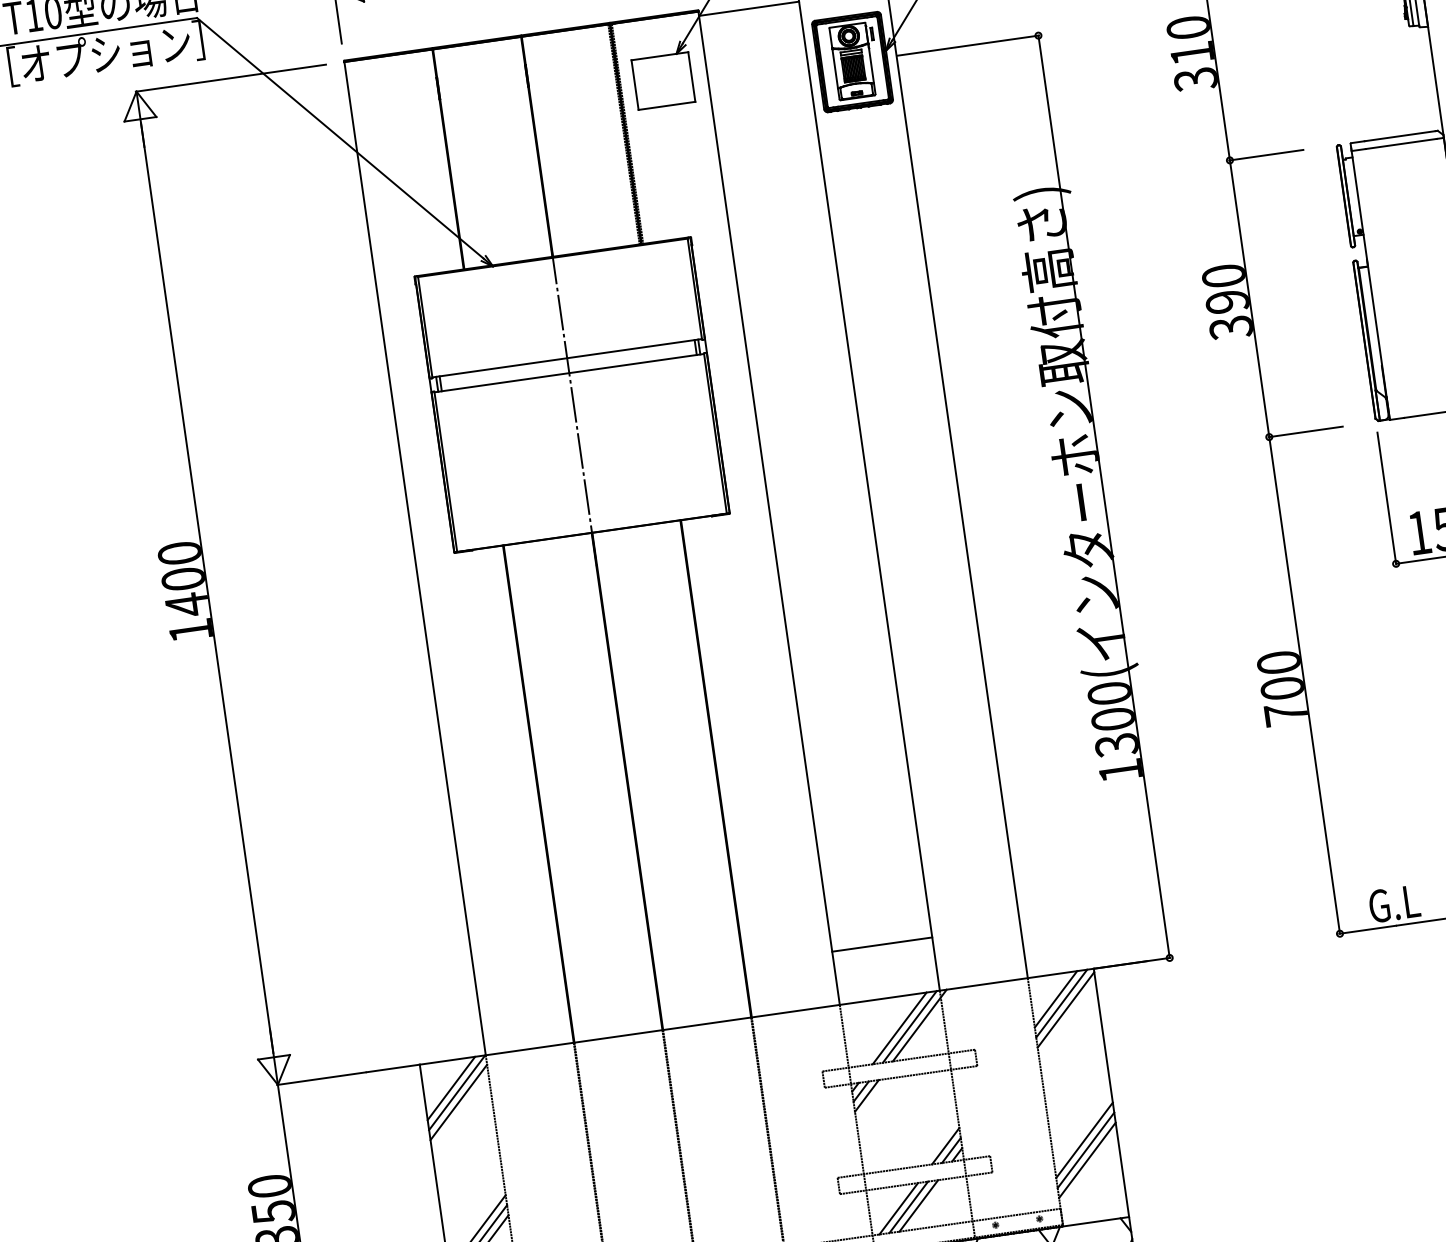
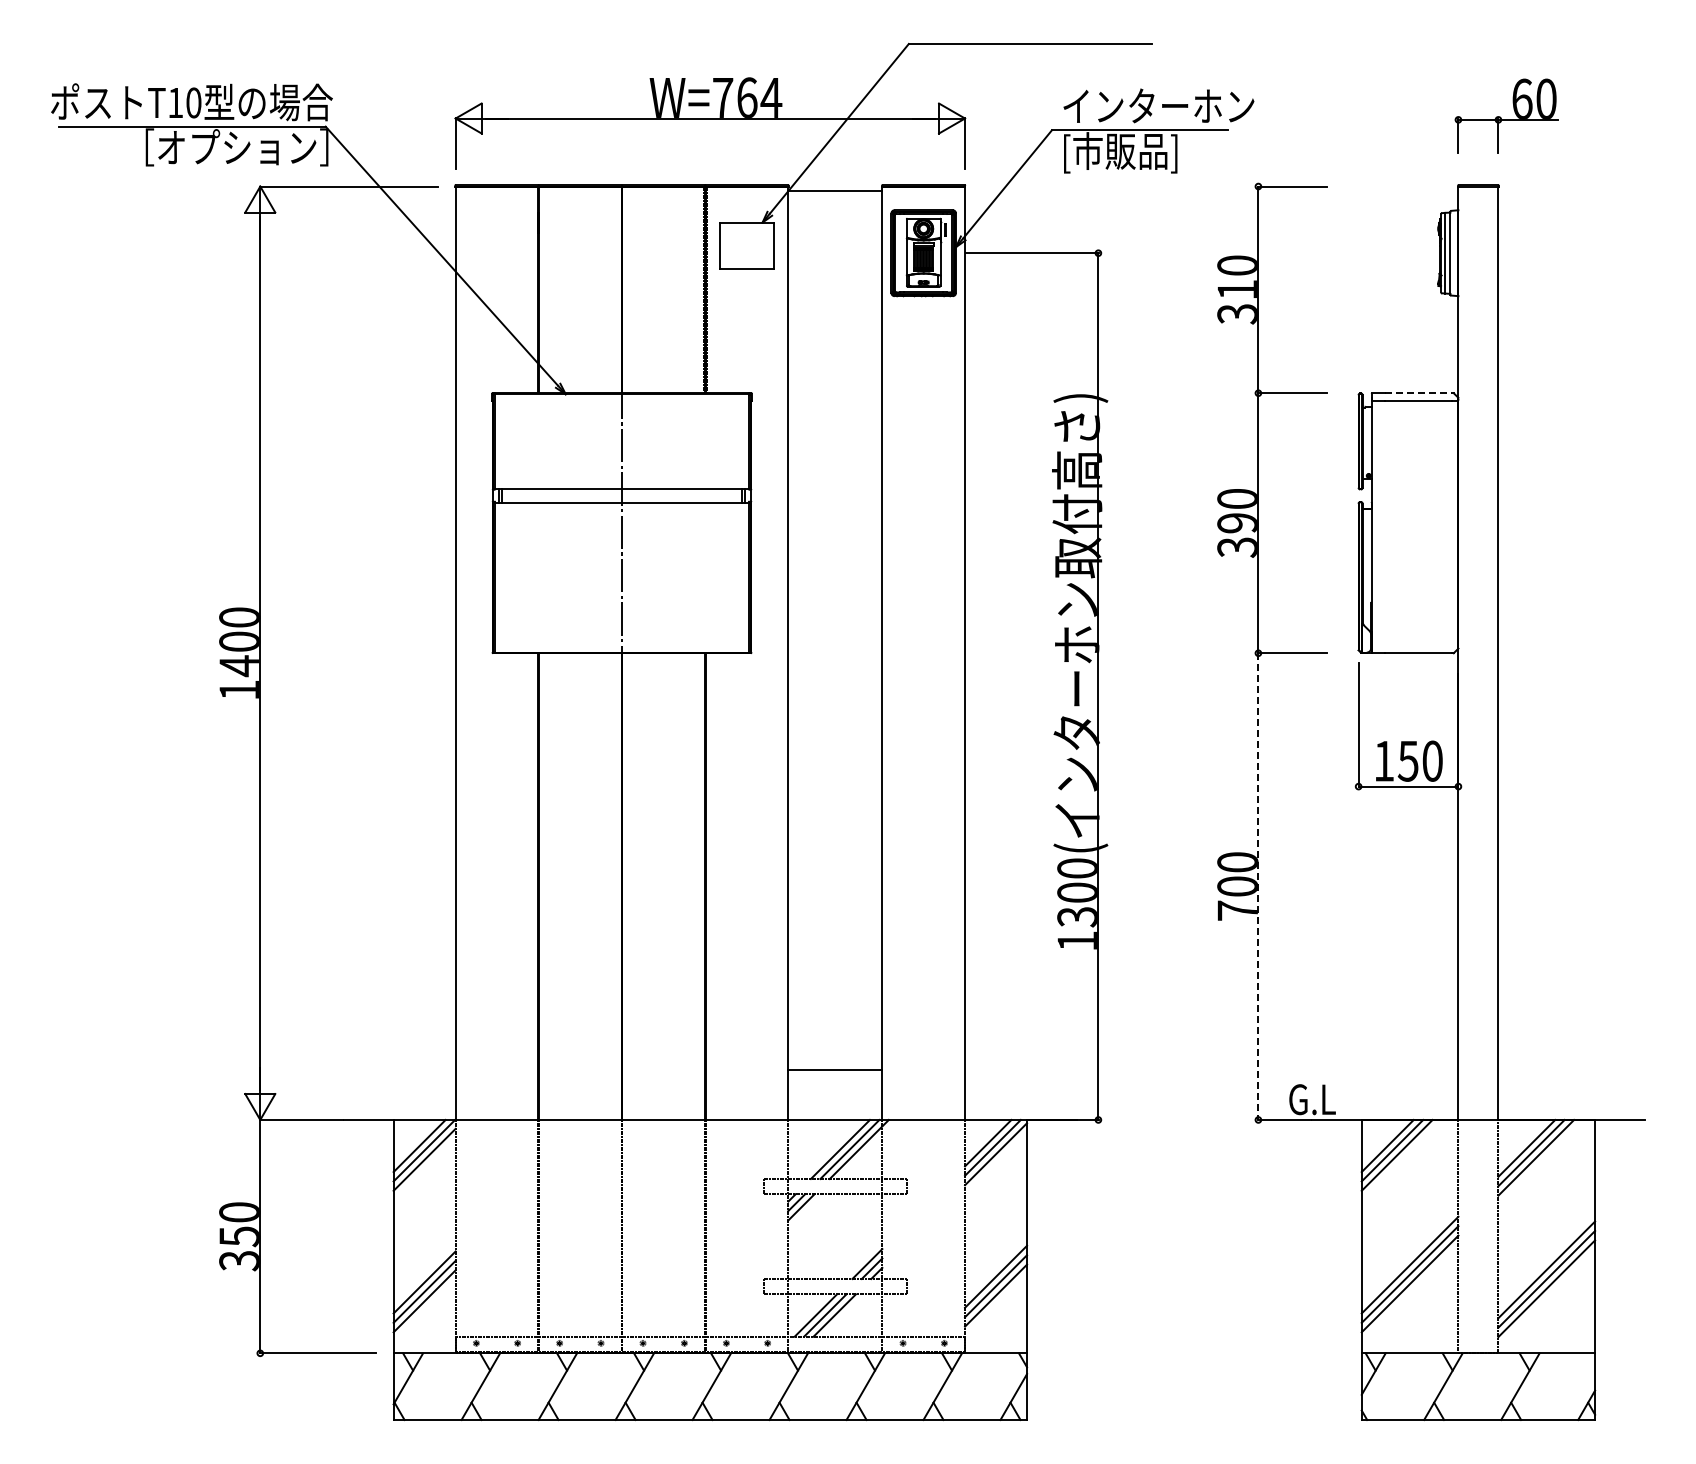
line: (1400, 136) -> (1418, 393), solid -> dashed
line: (1304, 686) -> (1258, 887), solid -> dashed

